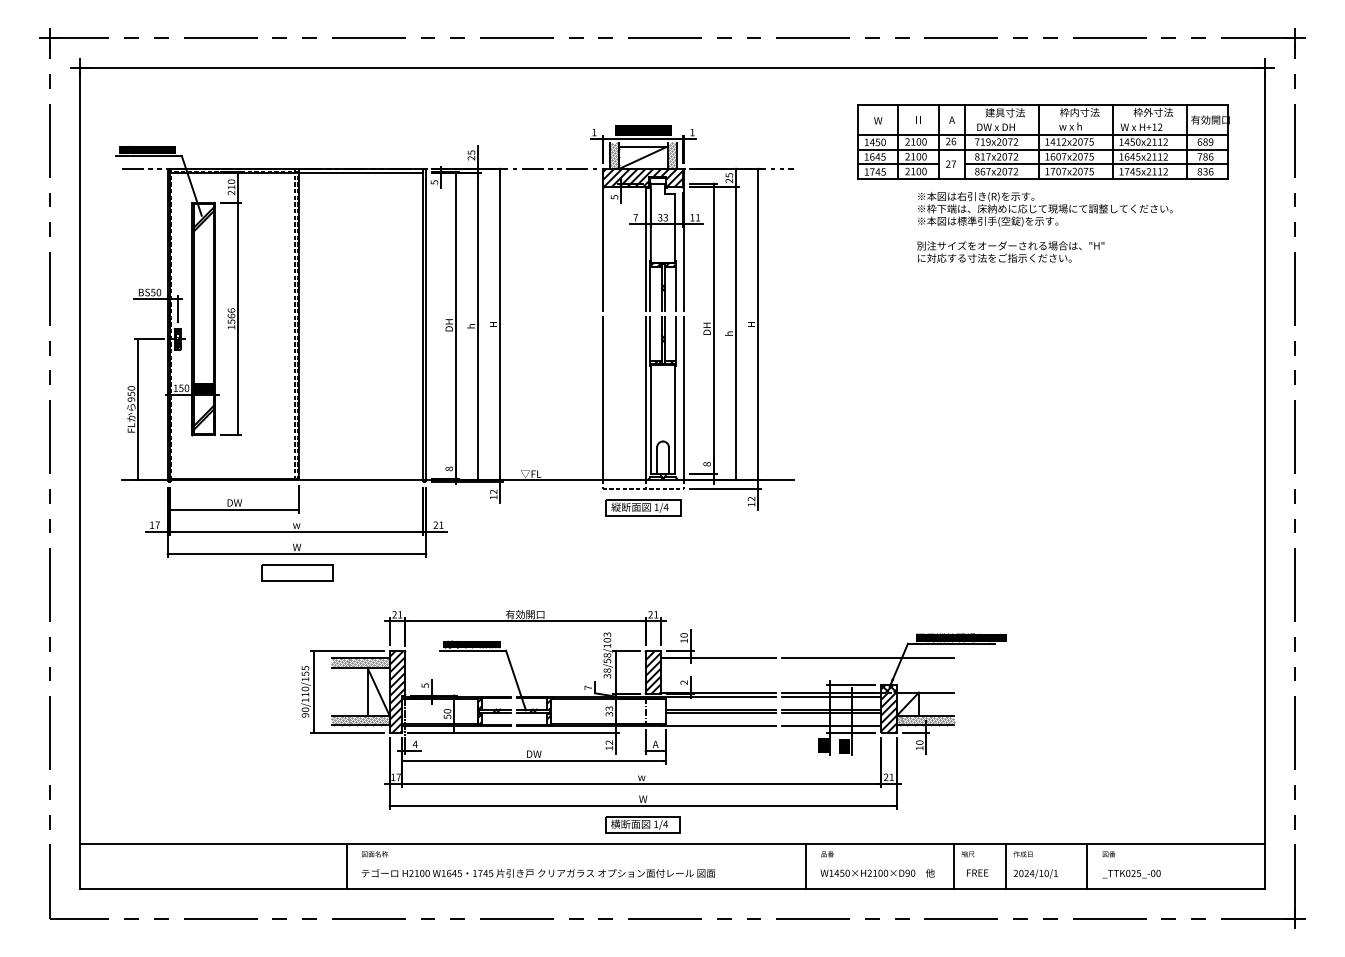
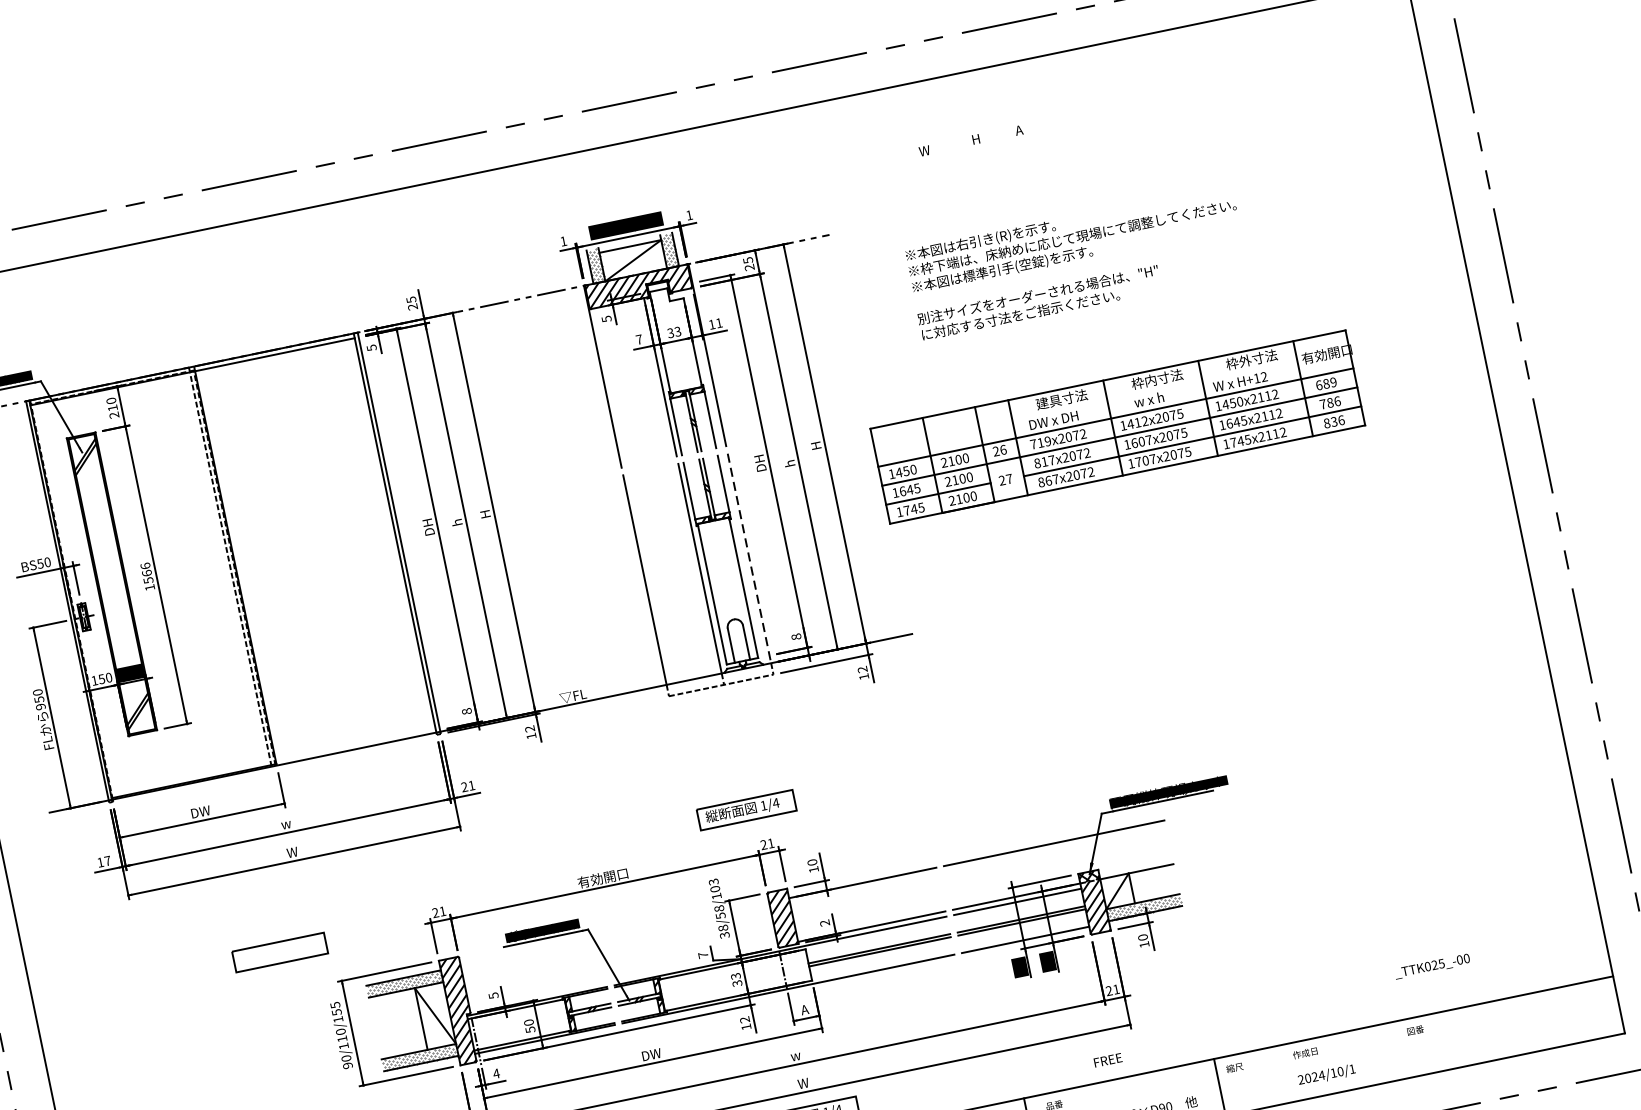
part: (1043, 141) -> (1118, 426), moved
text: (1044, 227) -> (1076, 262), moved
line: (684, 398) -> (749, 558), solid -> dashed
part: (643, 507) -> (746, 809), moved
part: (297, 572) -> (280, 951), moved
line: (1005, 866) -> (1285, 1073), removed
line: (1087, 866) -> (1391, 1051), removed
text: (977, 872) -> (1107, 1059), moved
text: (1131, 873) -> (1432, 965), moved

